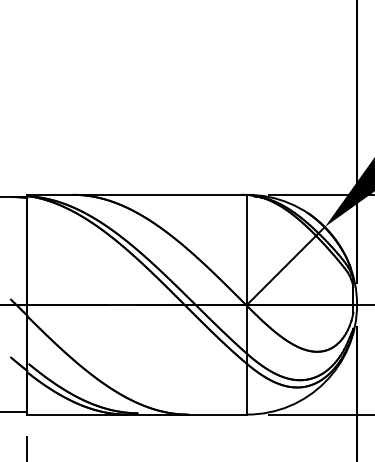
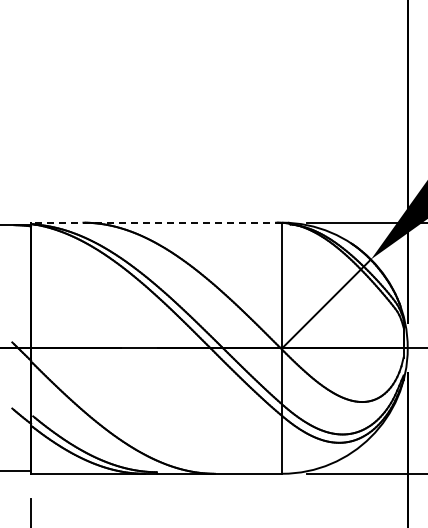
line: (137, 194) -> (156, 222), solid -> dashed

